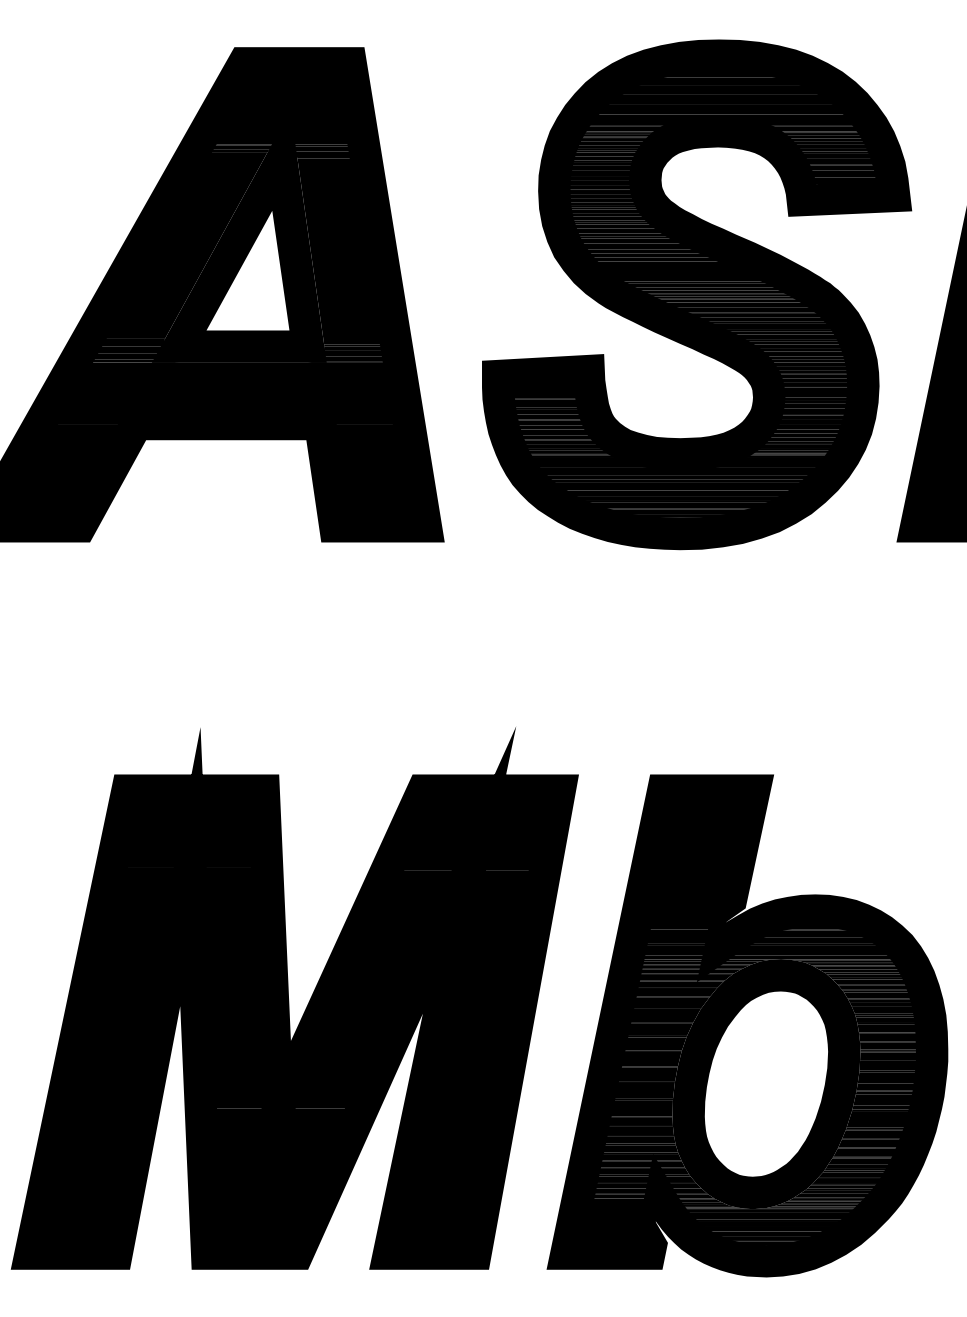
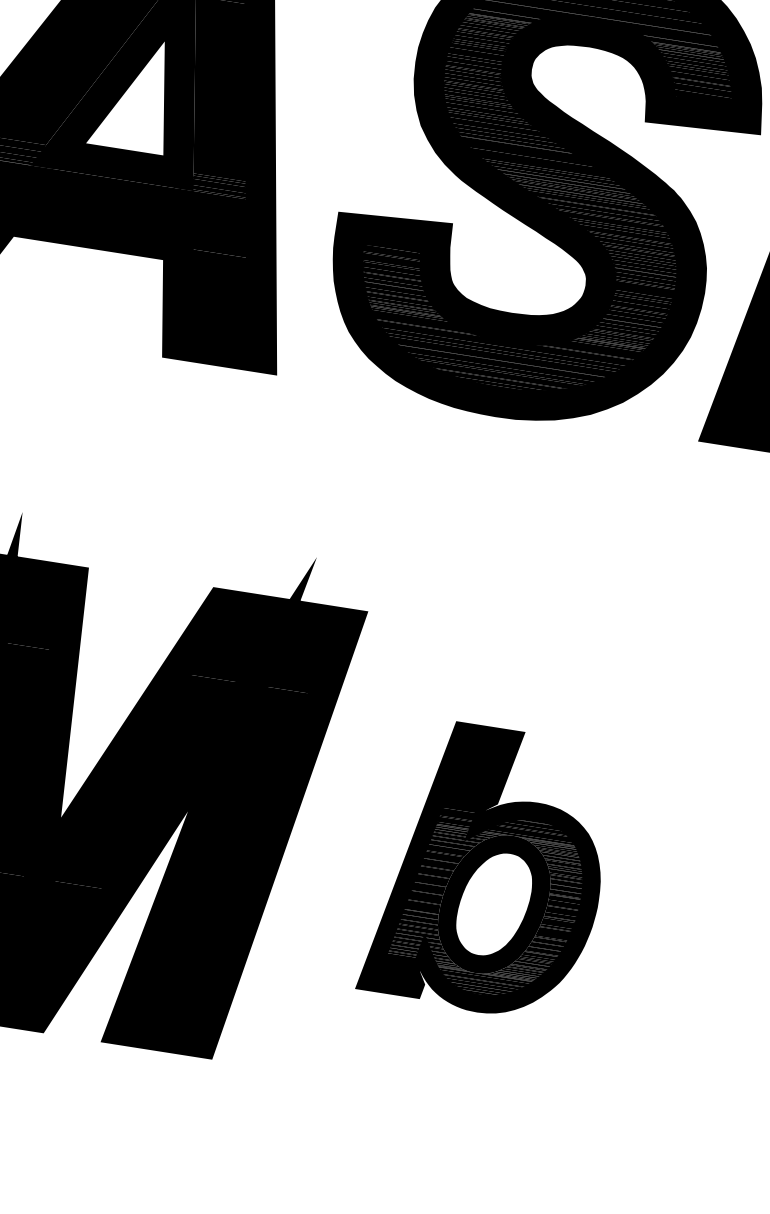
part: (747, 1025) -> (488, 869), size x0.6

